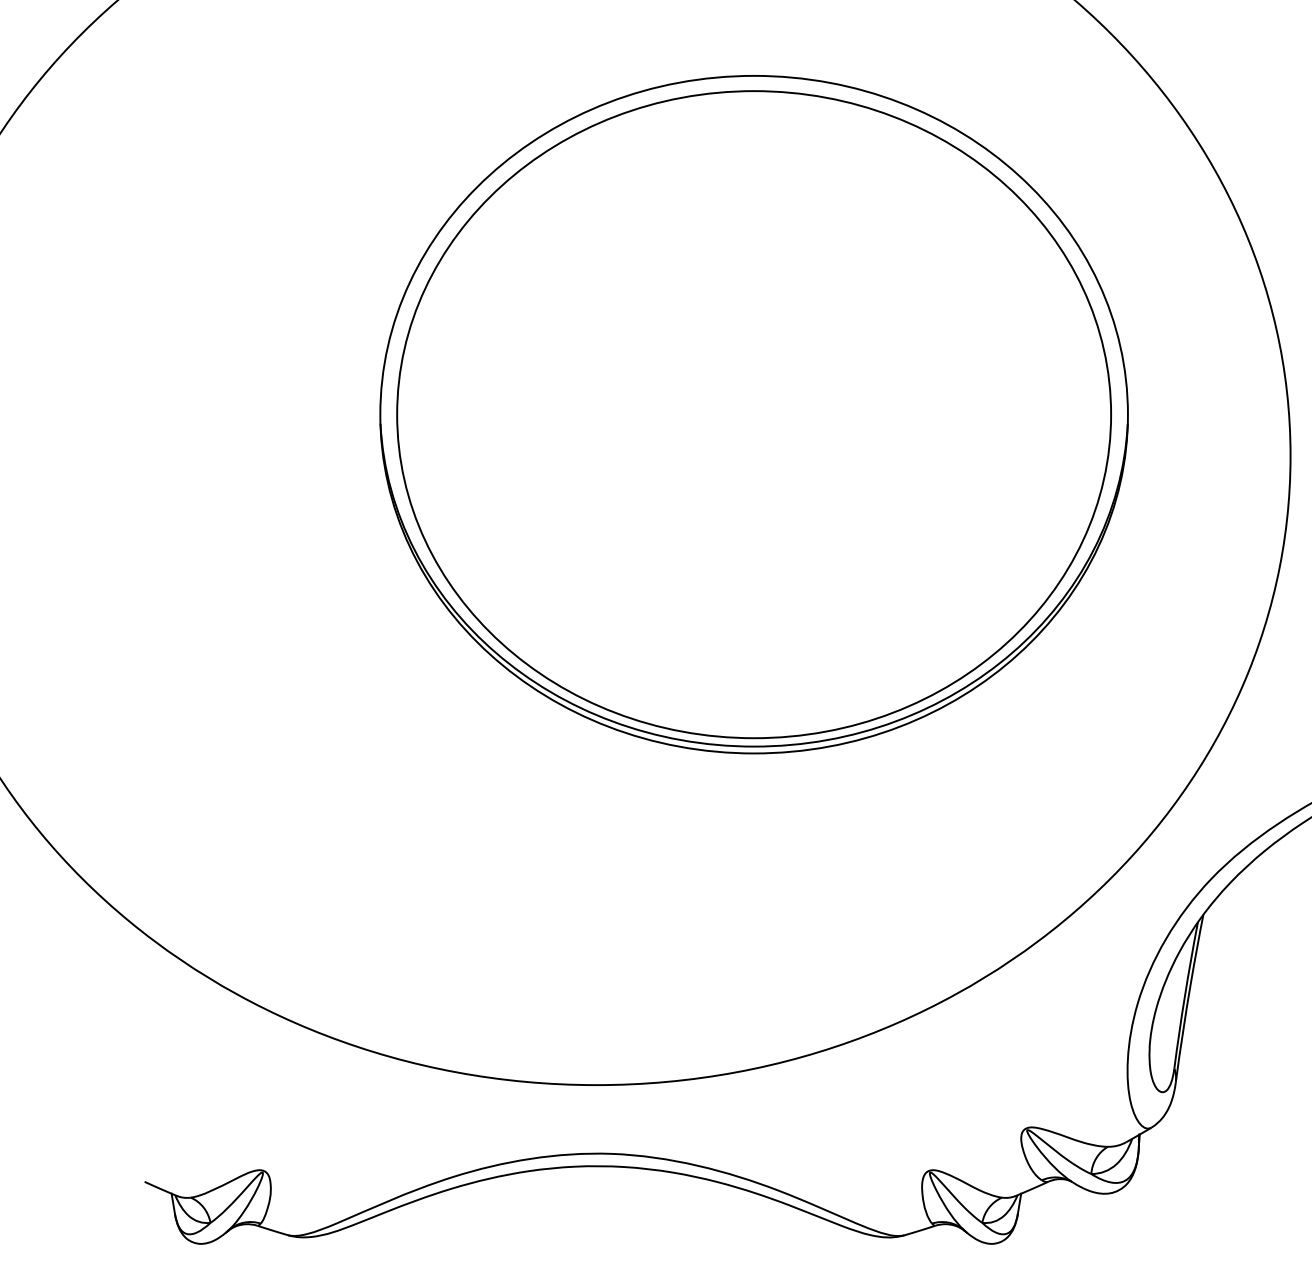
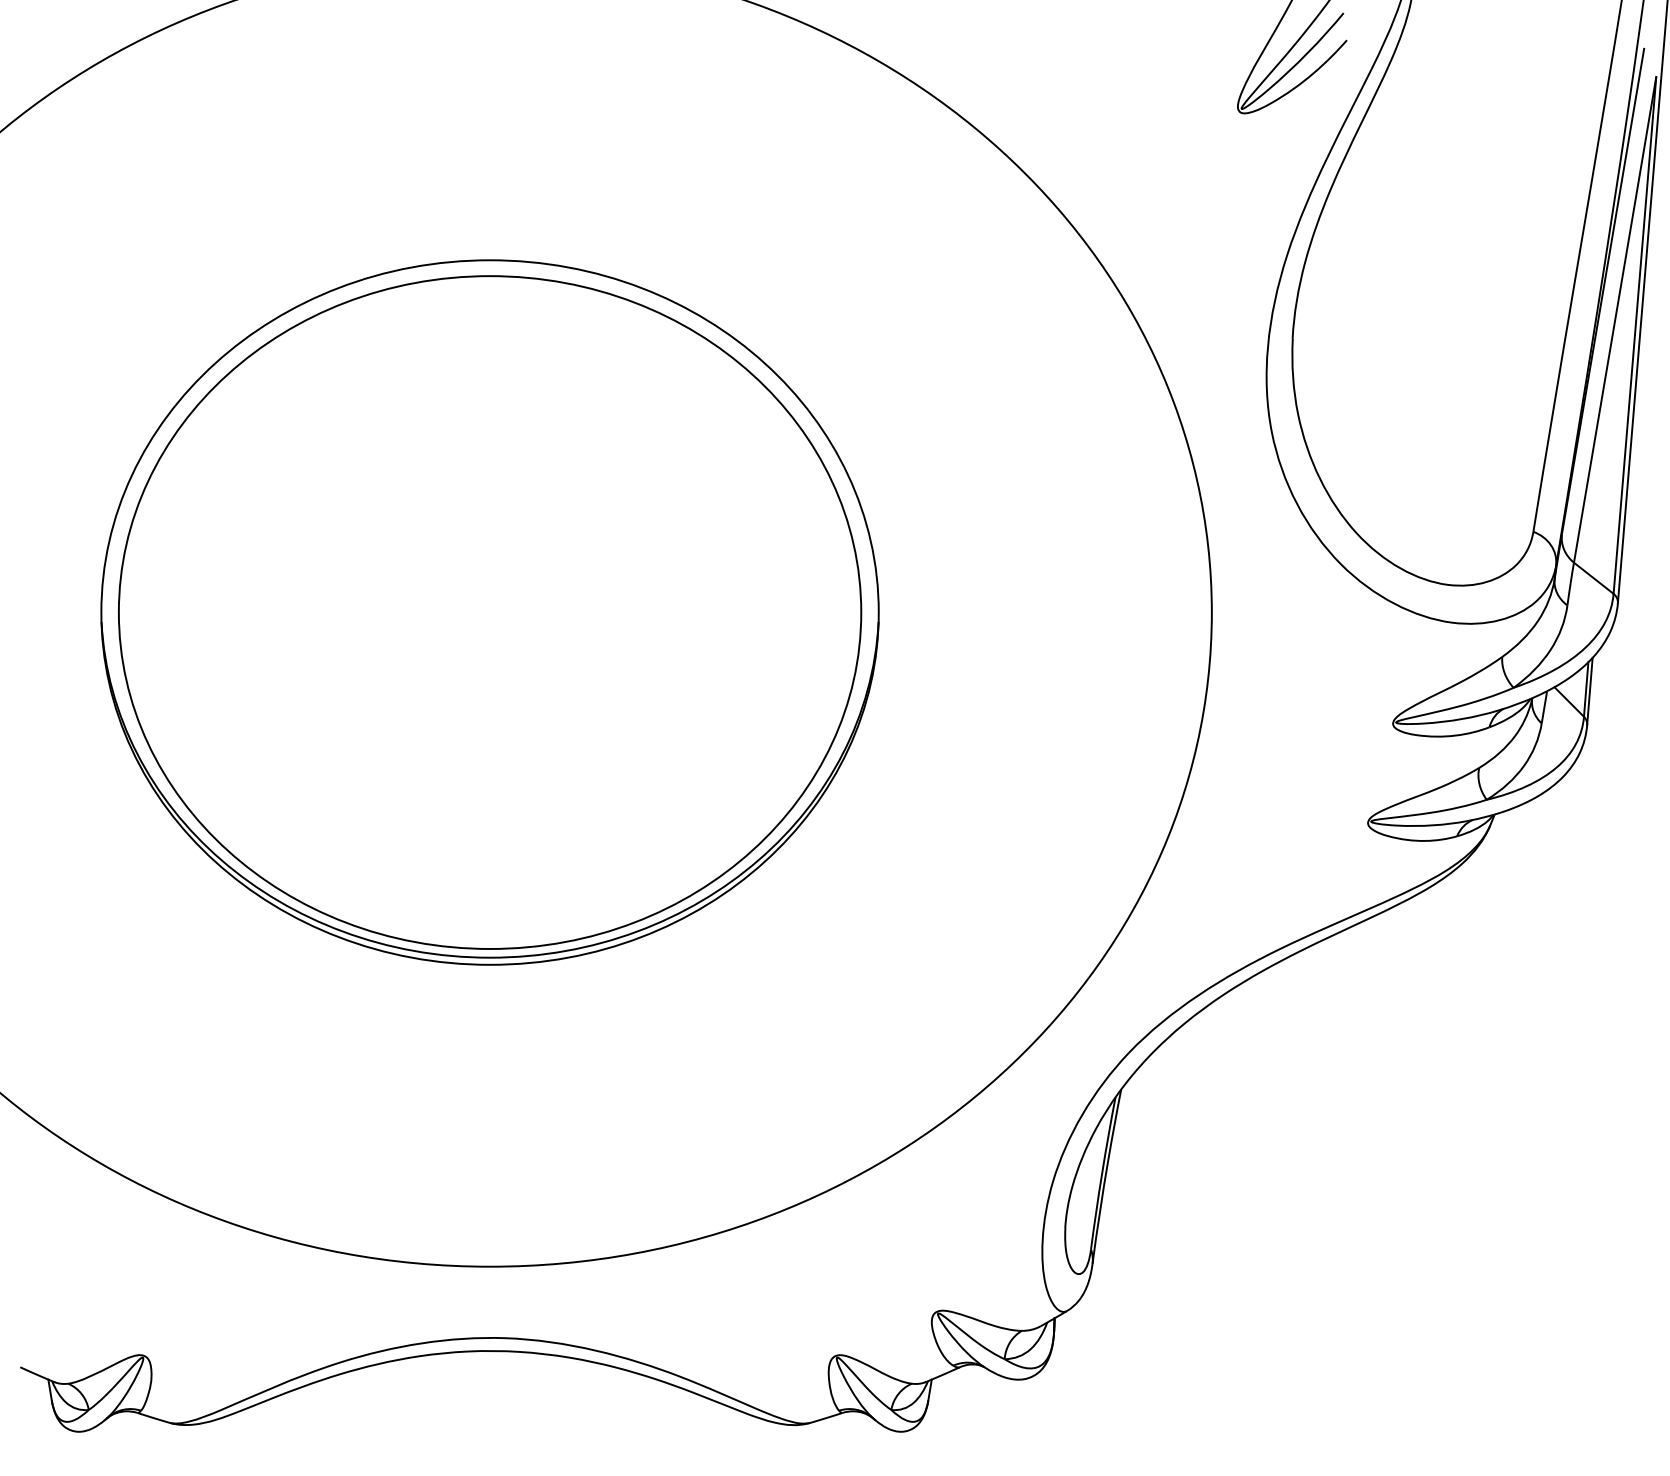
part: (753, 414) -> (489, 612), moved

